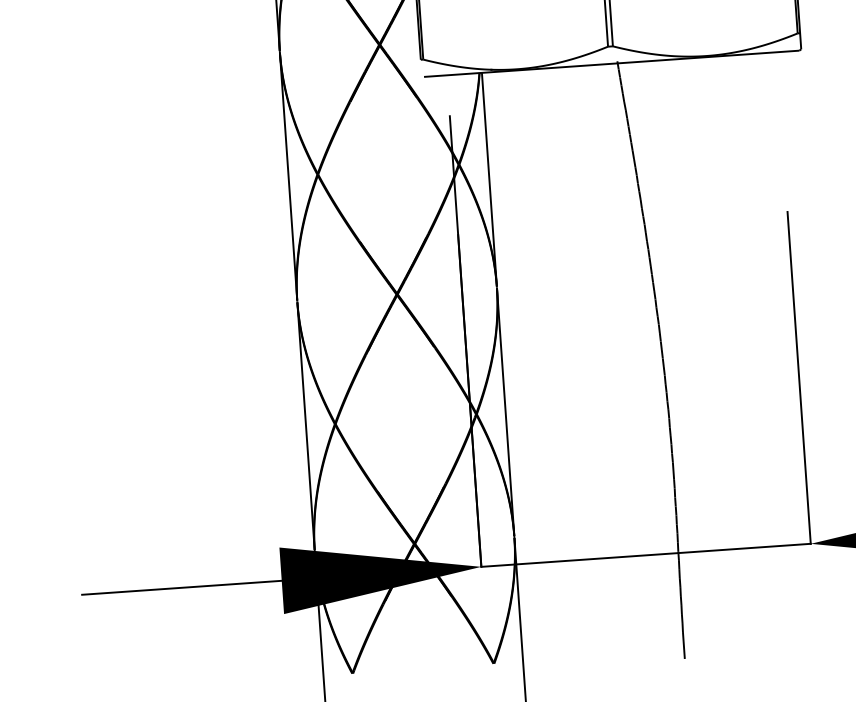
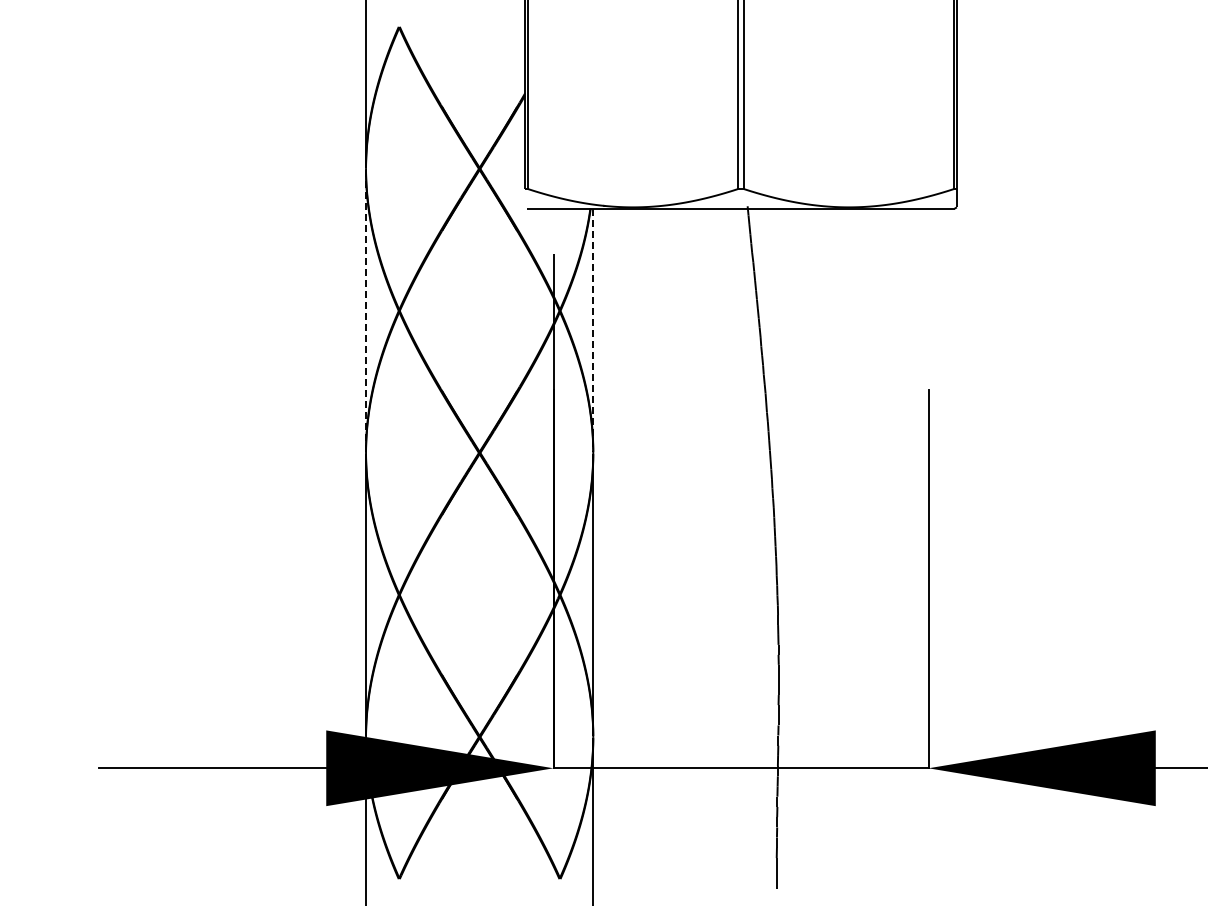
line: (288, 176) -> (366, 310), solid -> dashed
line: (489, 179) -> (593, 330), solid -> dashed

